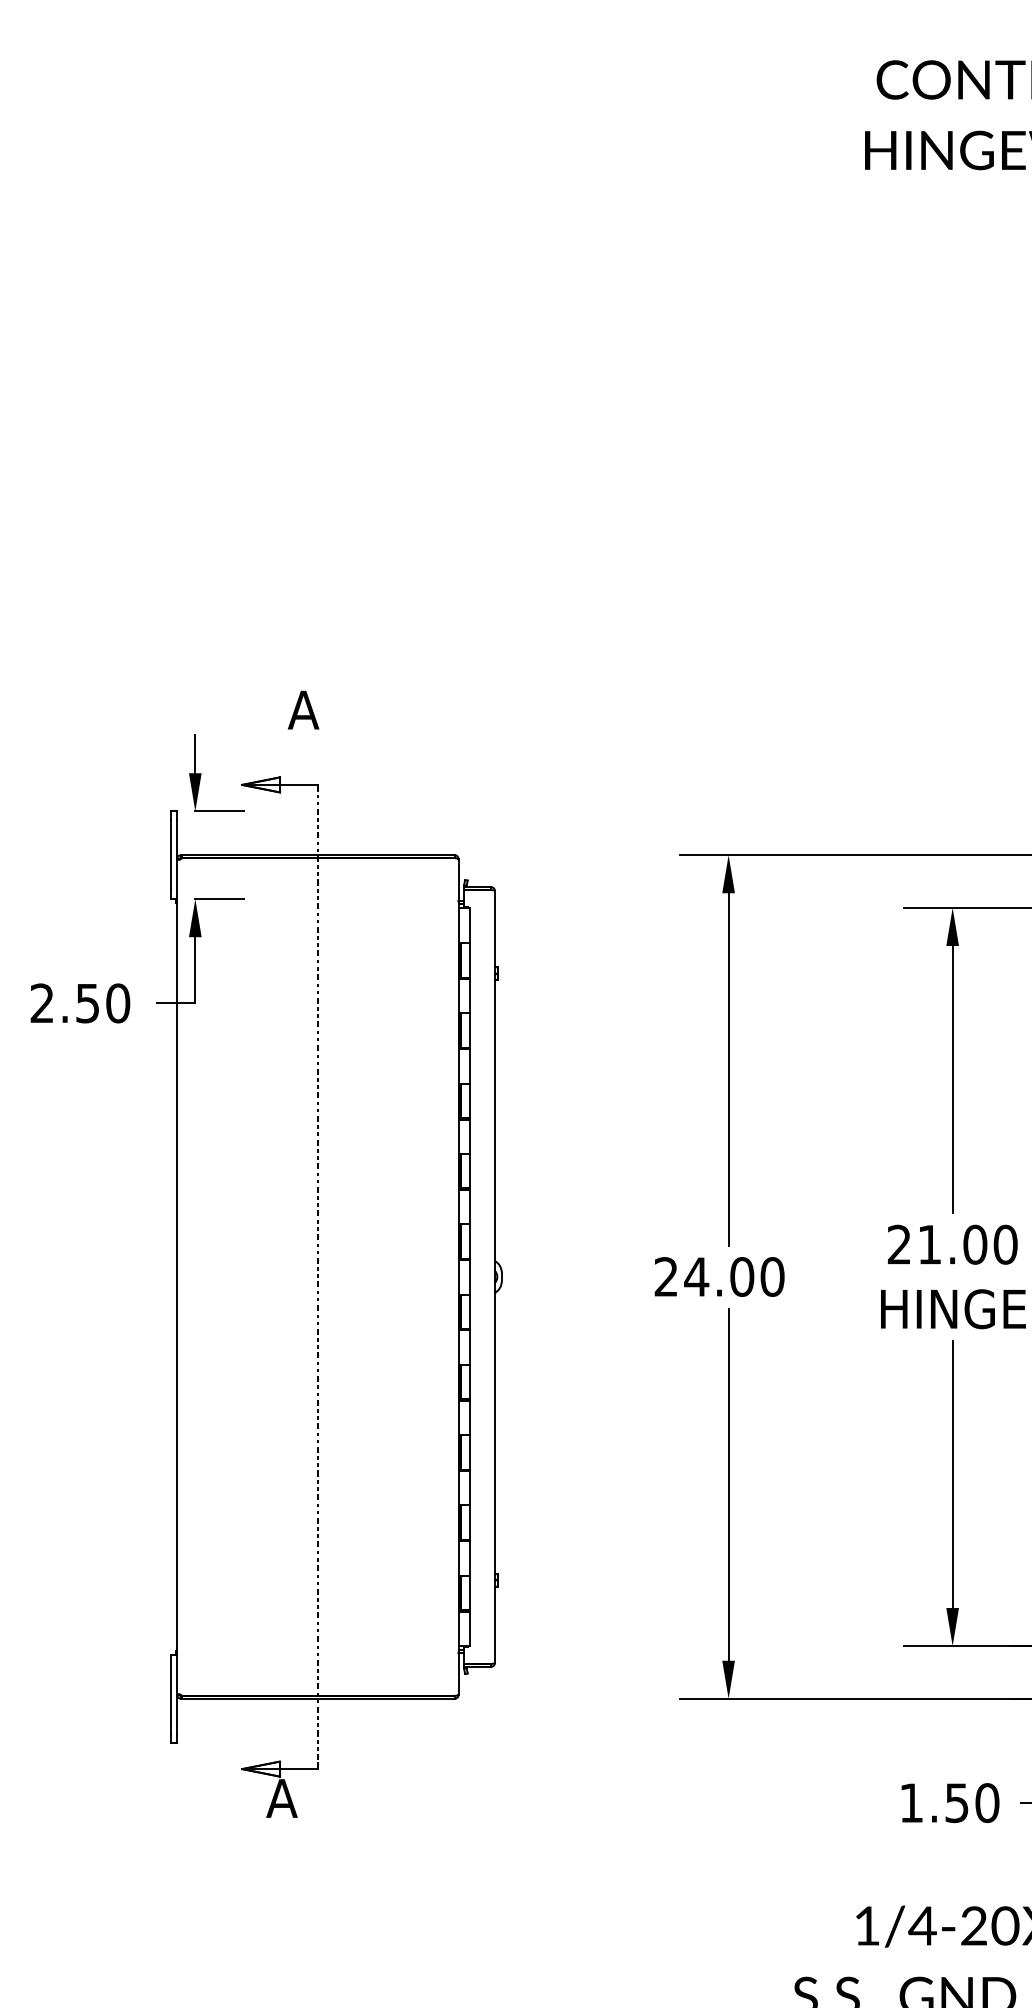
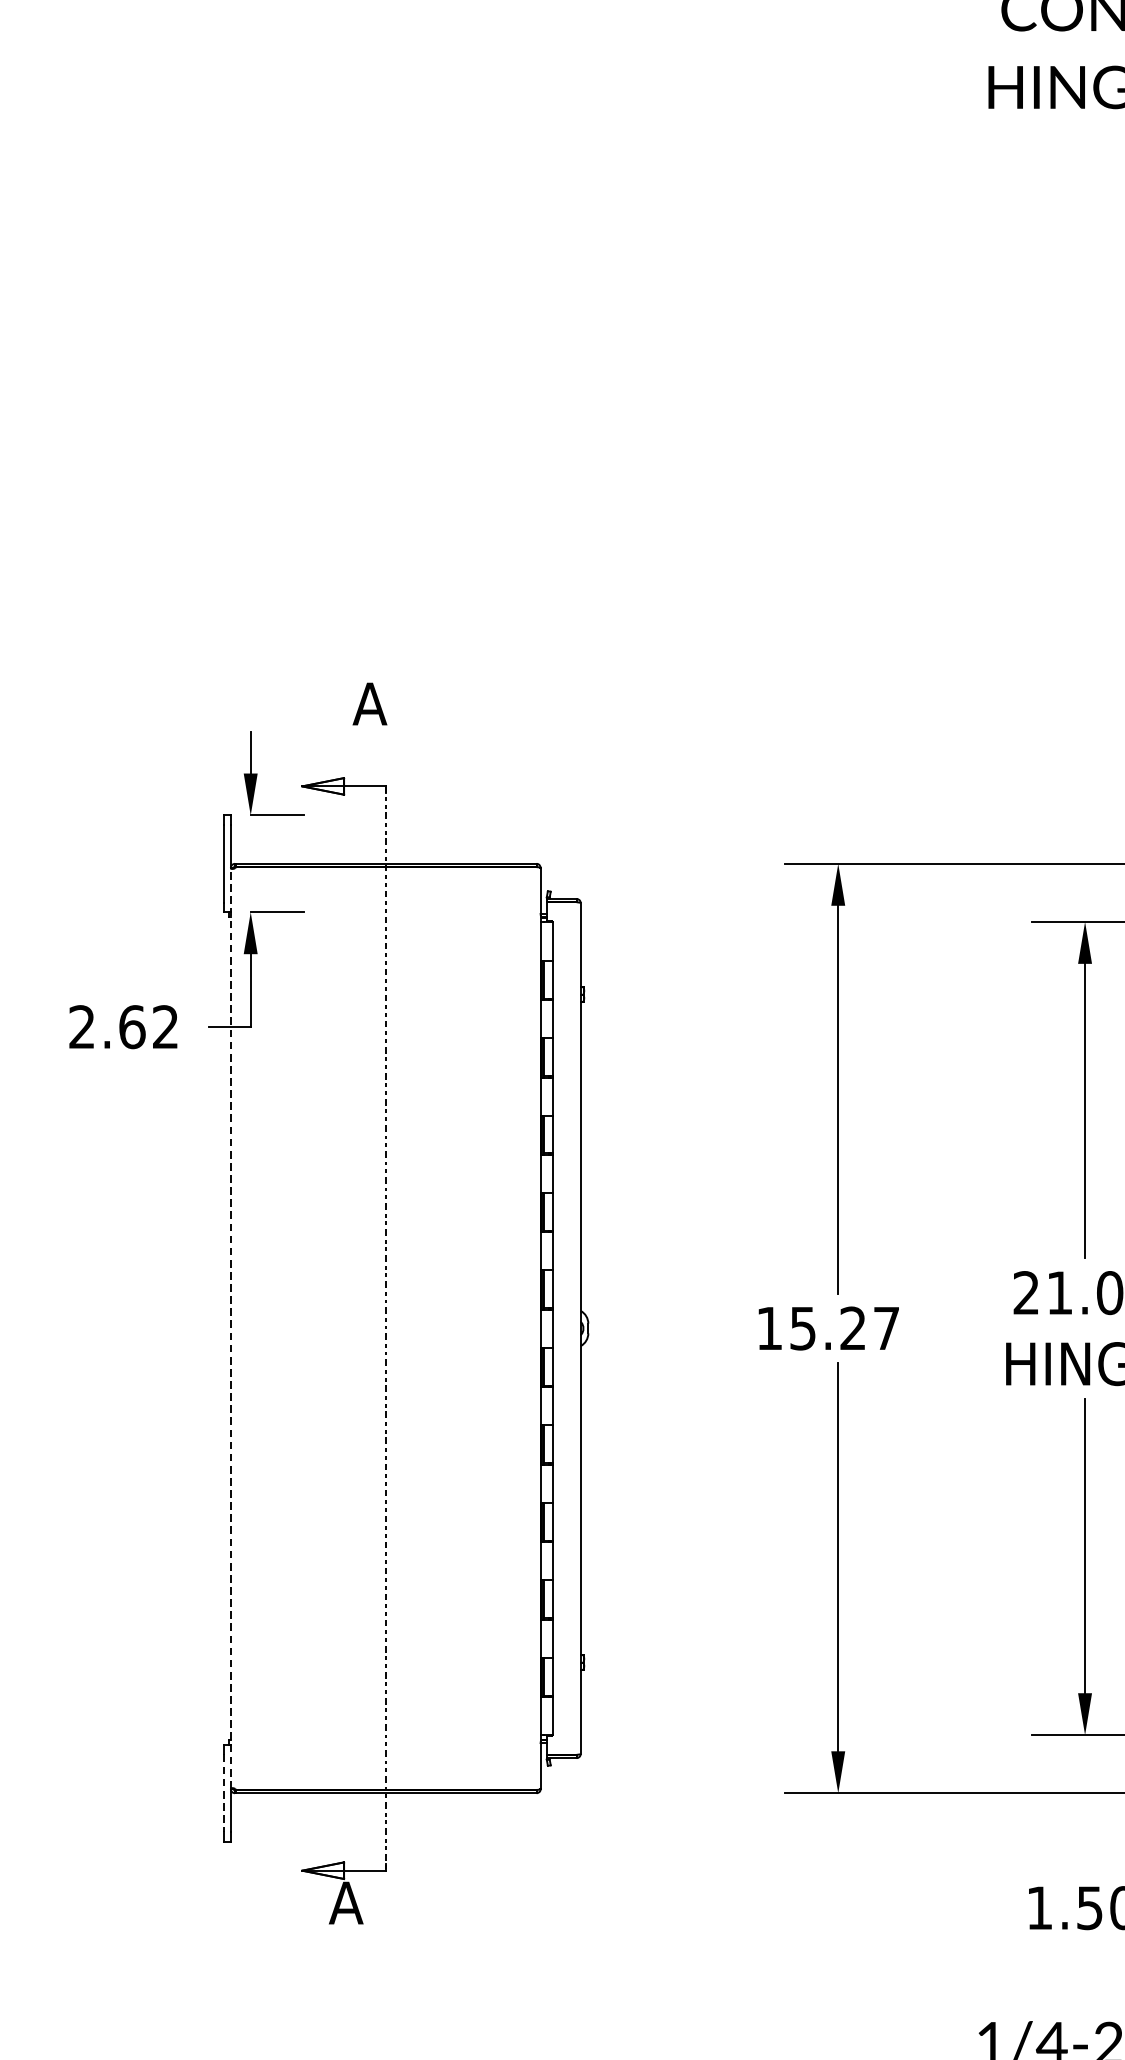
text: (103, 1003) -> (149, 1027), 2.50 -> 2.62
text: (719, 1276) -> (828, 1327), 24.00 -> 15.27
line: (177, 1277) -> (231, 1329), solid -> dashed
line: (170, 1699) -> (223, 1793), solid -> dashed

